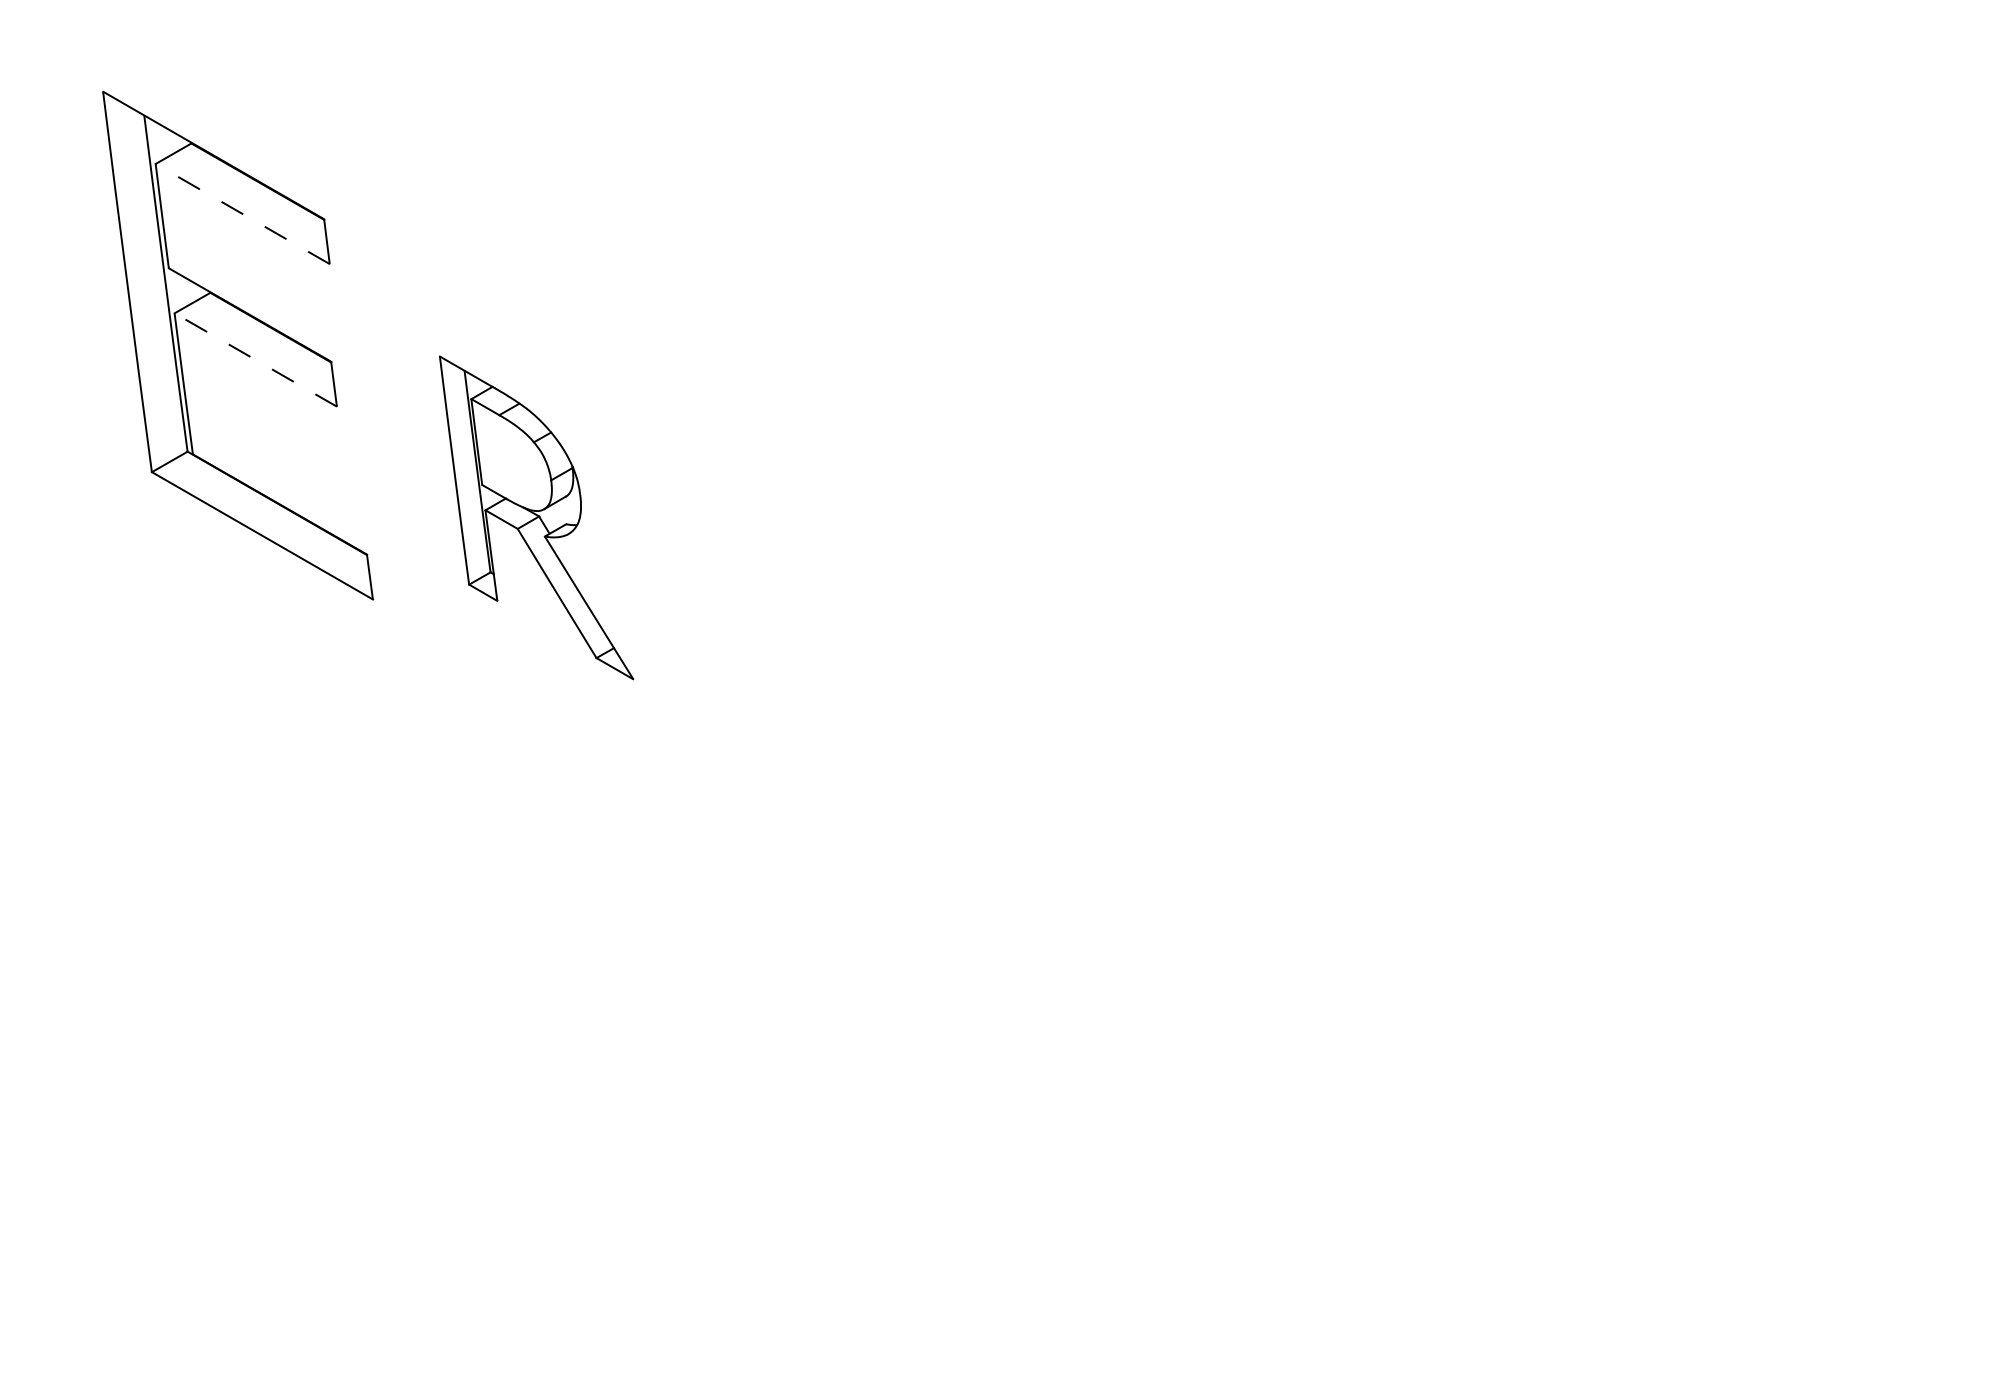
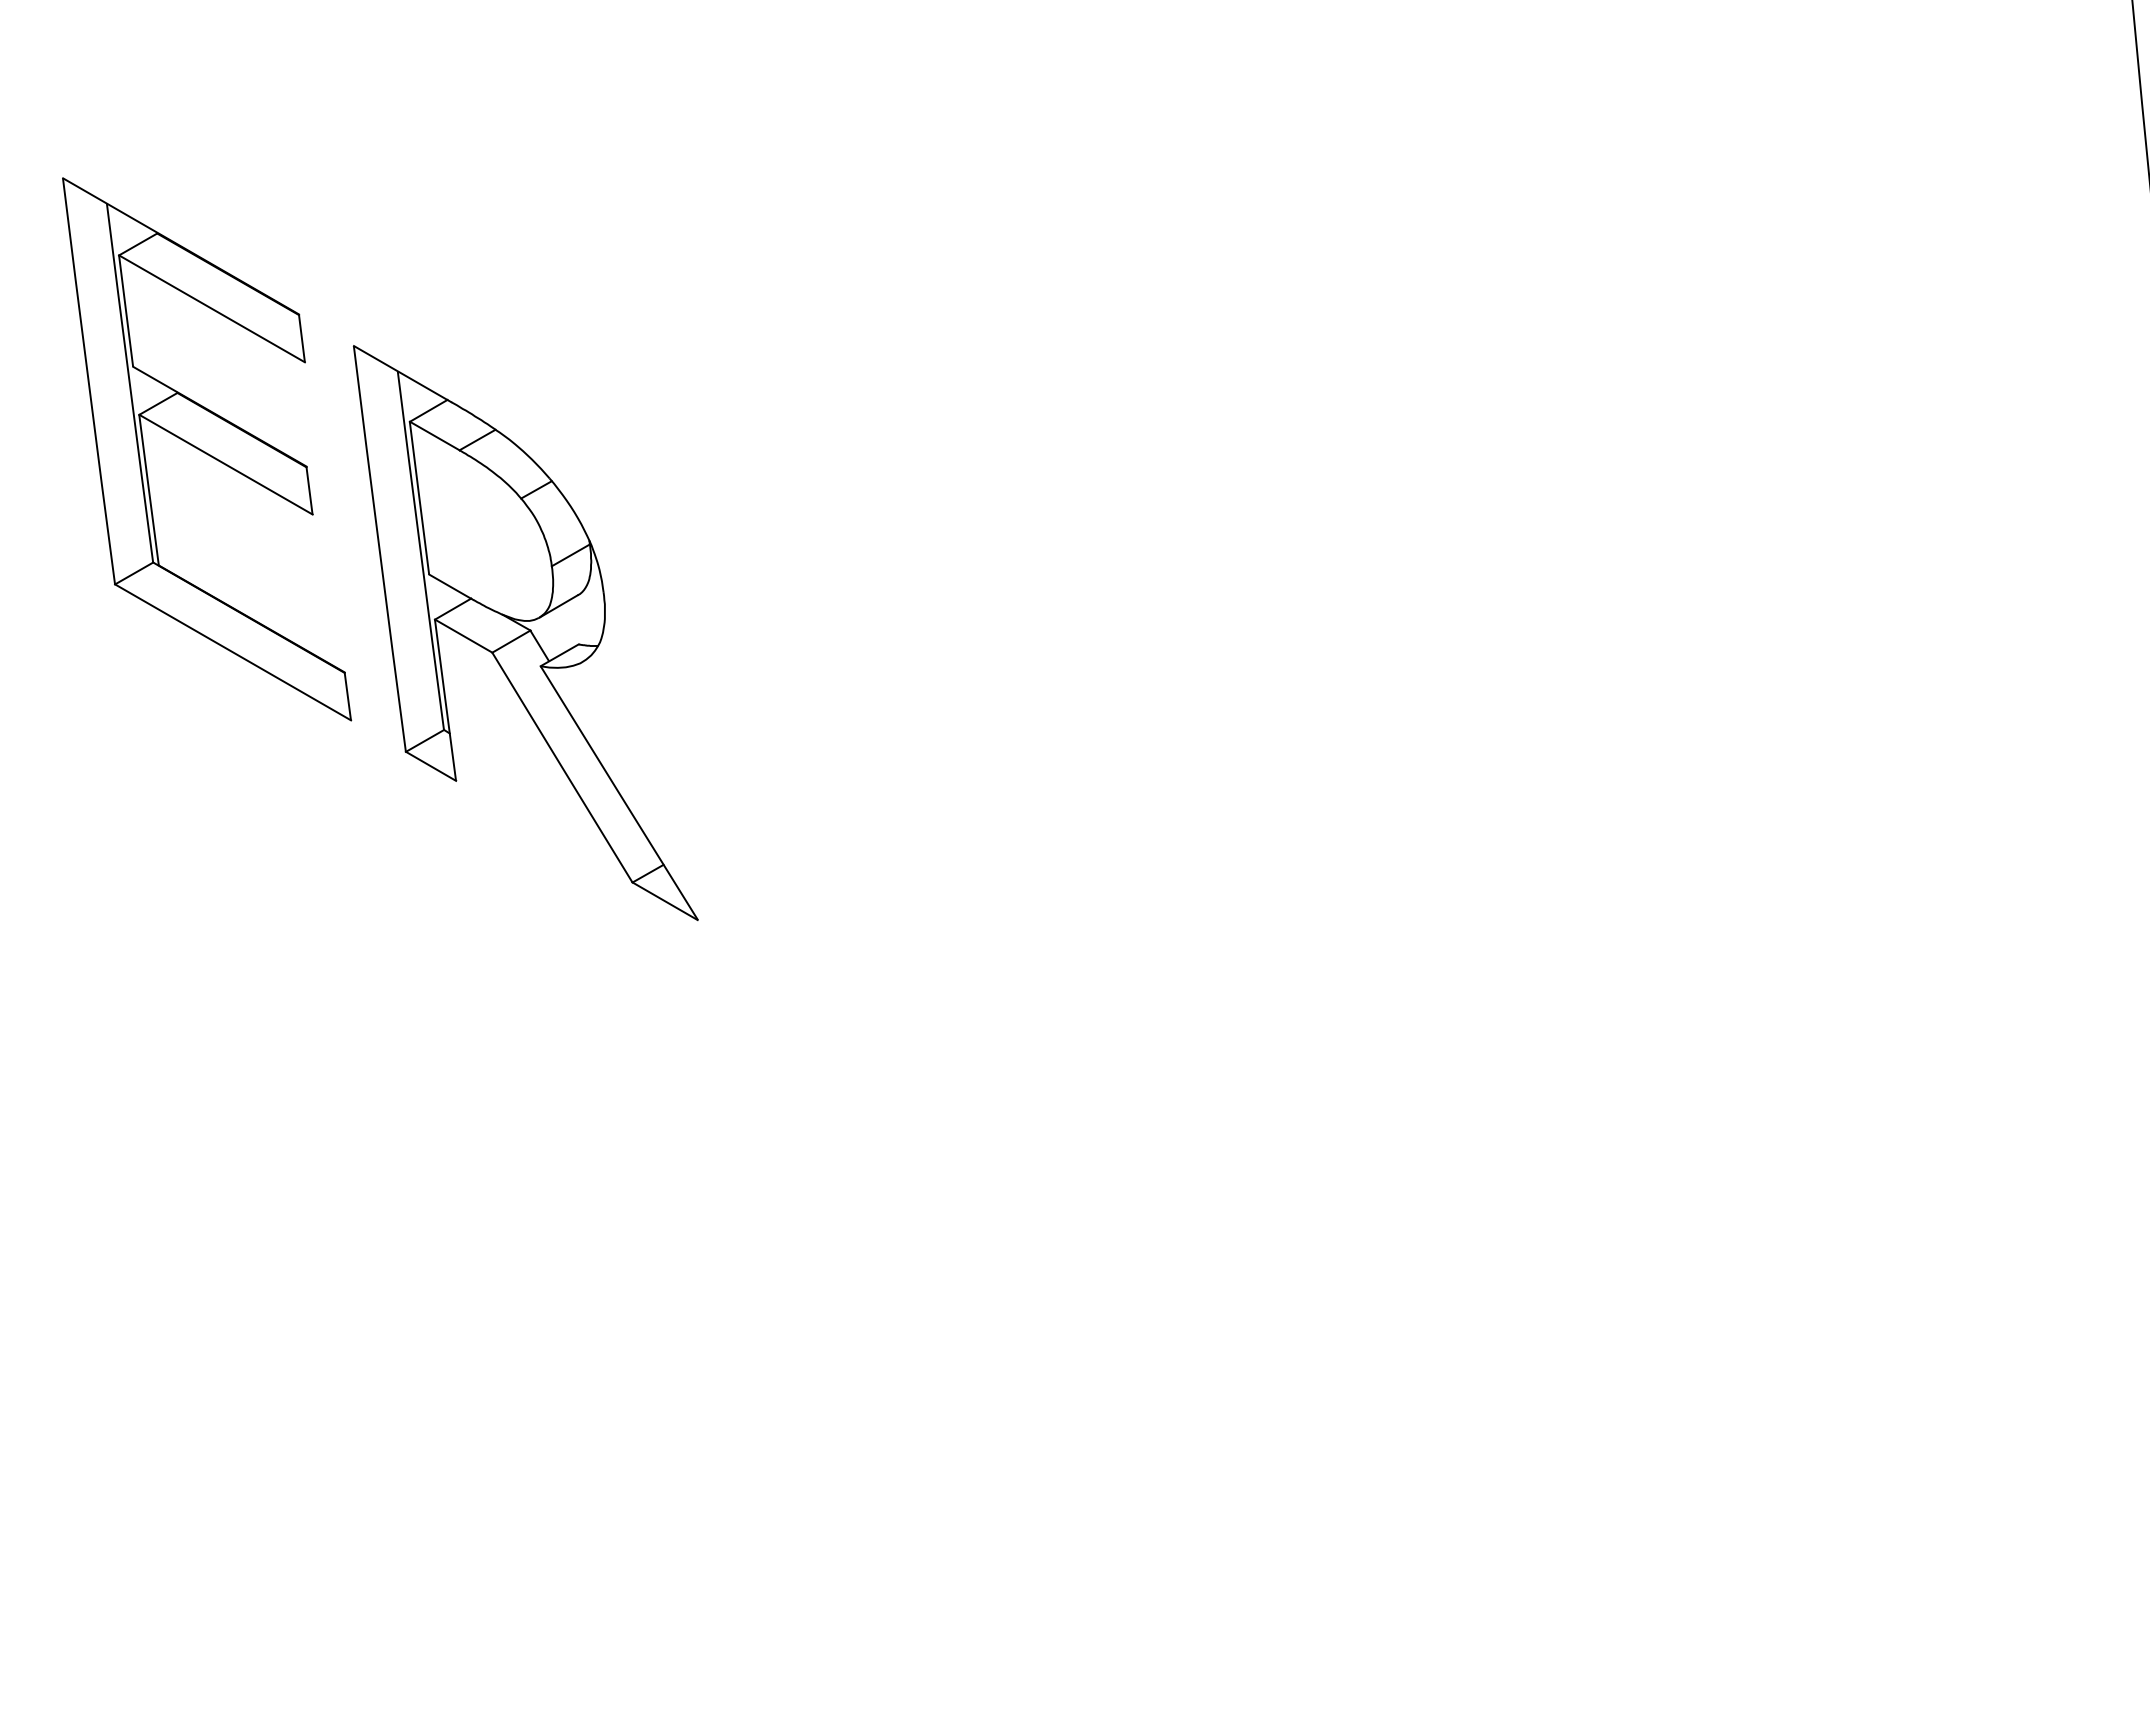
line: (242, 213) -> (211, 308), dashed -> solid
line: (256, 359) -> (226, 464), dashed -> solid
part: (536, 518) -> (525, 633), size x1.67

